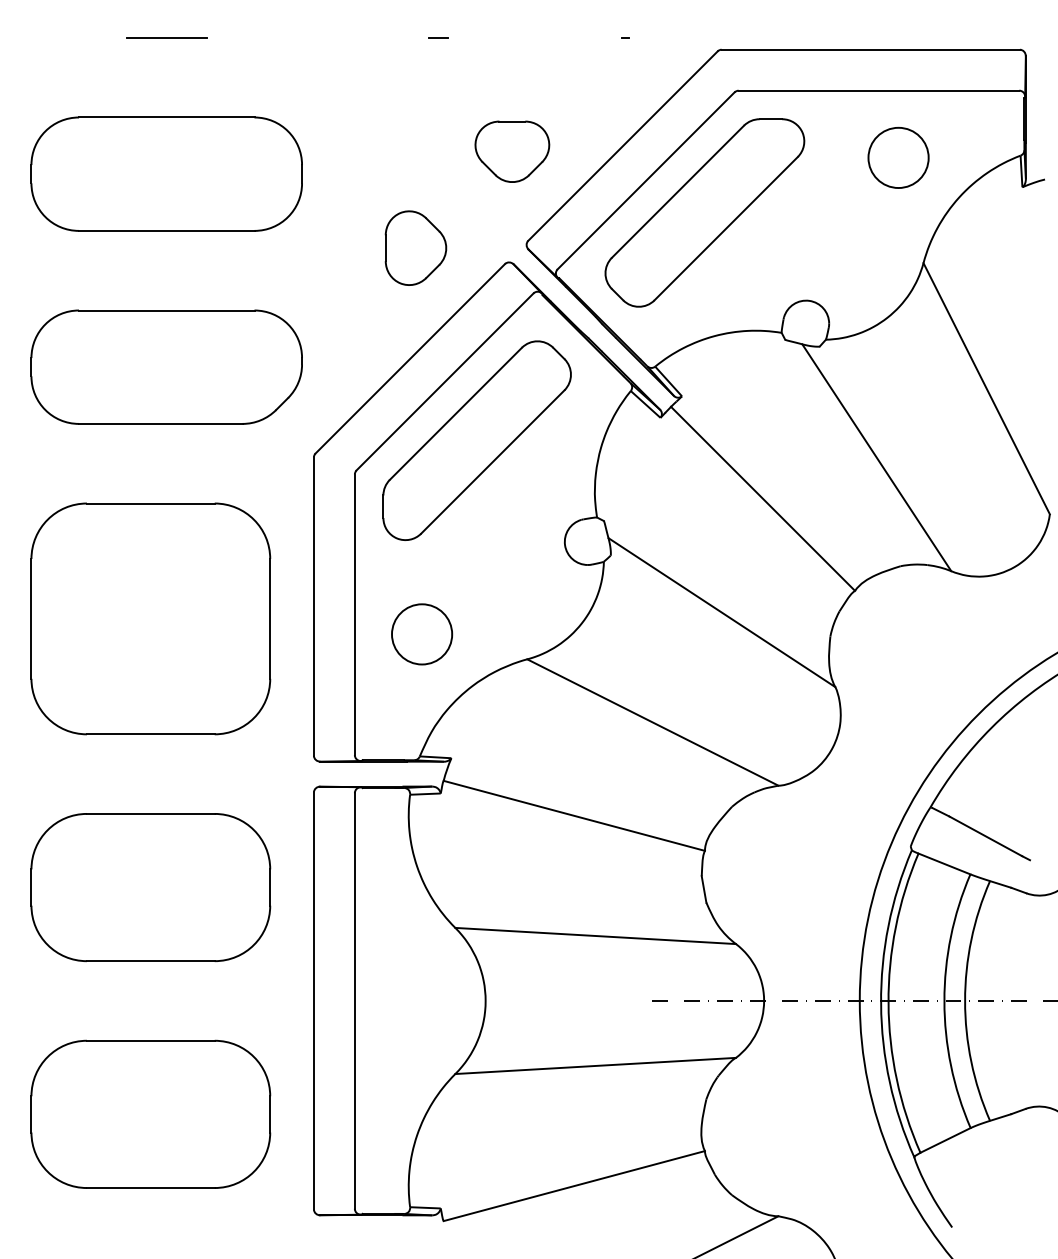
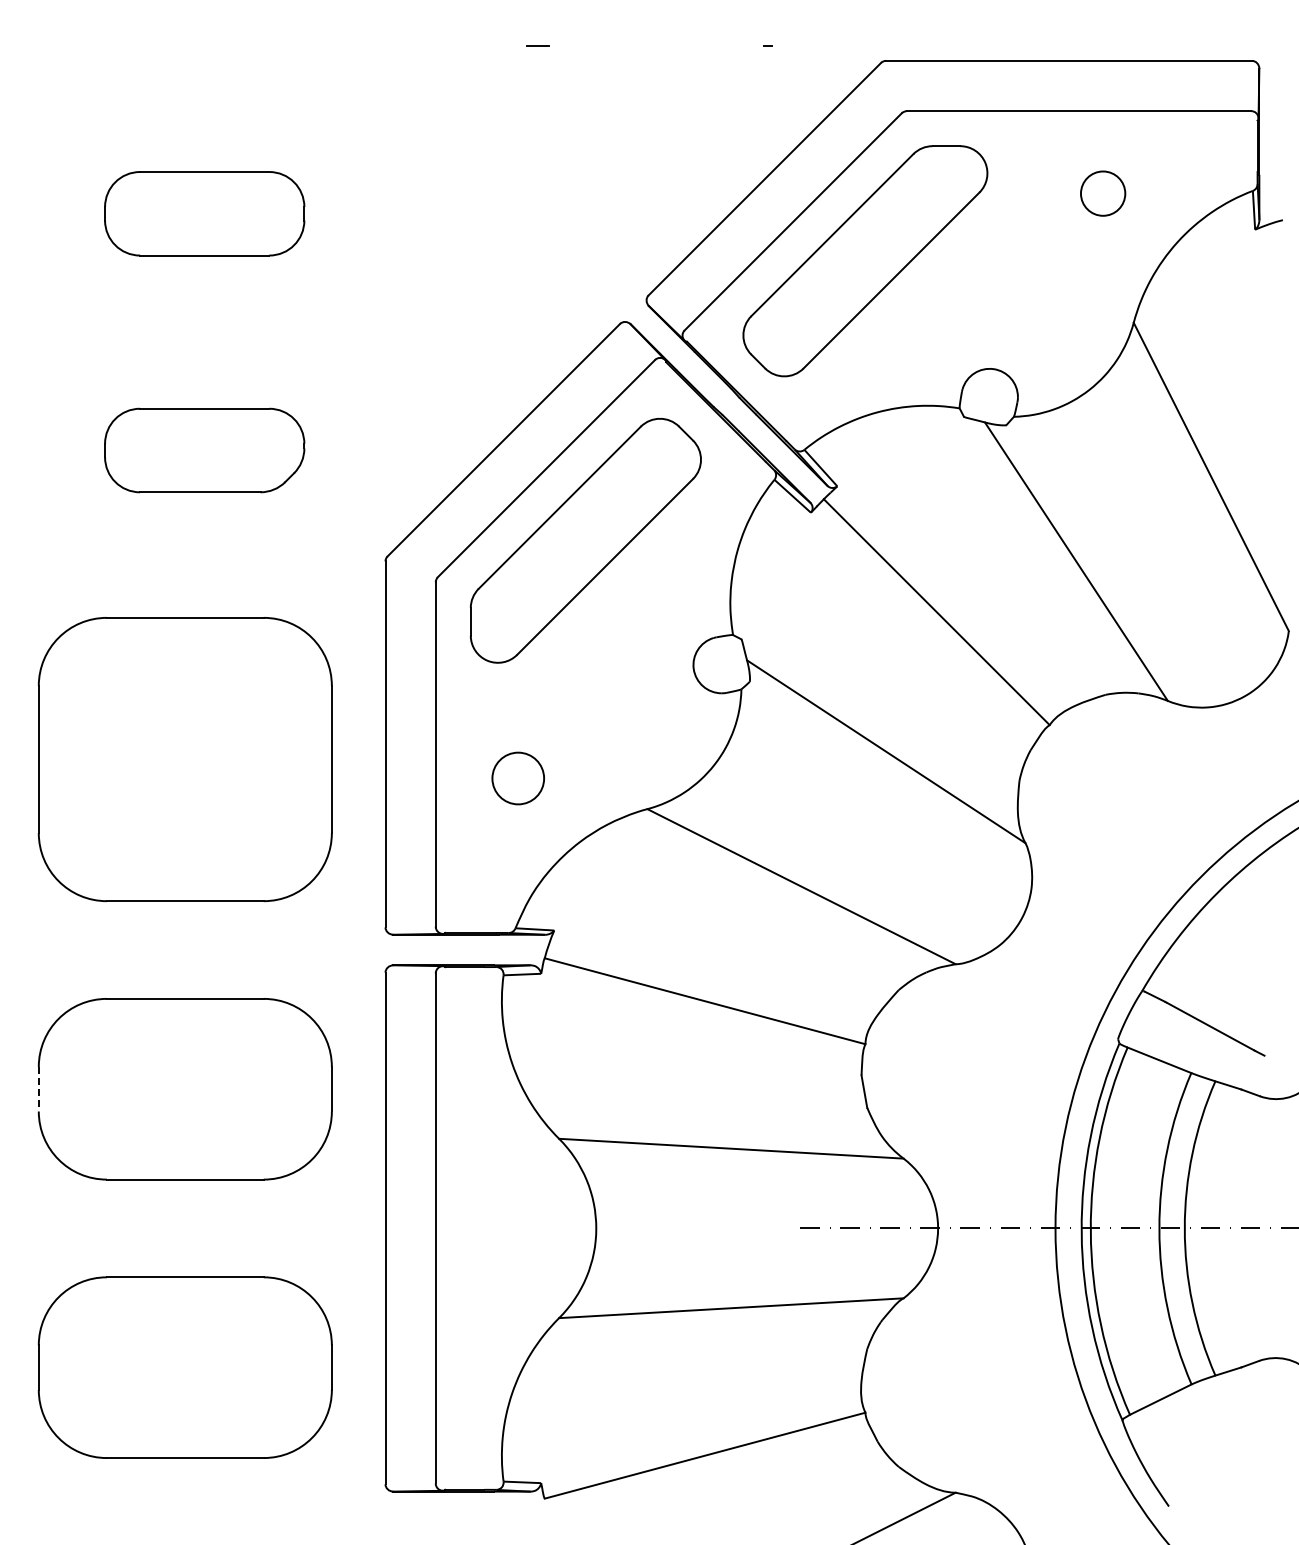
line: (166, 37) -> (204, 45), removed
part: (511, 152) -> (628, 186), removed
circle: (898, 157) -> (1103, 193), size x0.6
part: (166, 174) -> (204, 213), size x0.6
part: (415, 248) -> (510, 304), removed
part: (166, 367) -> (204, 450), size x0.6
circle: (422, 634) -> (518, 778), size x0.7
line: (31, 887) -> (38, 1089), solid -> dashed

